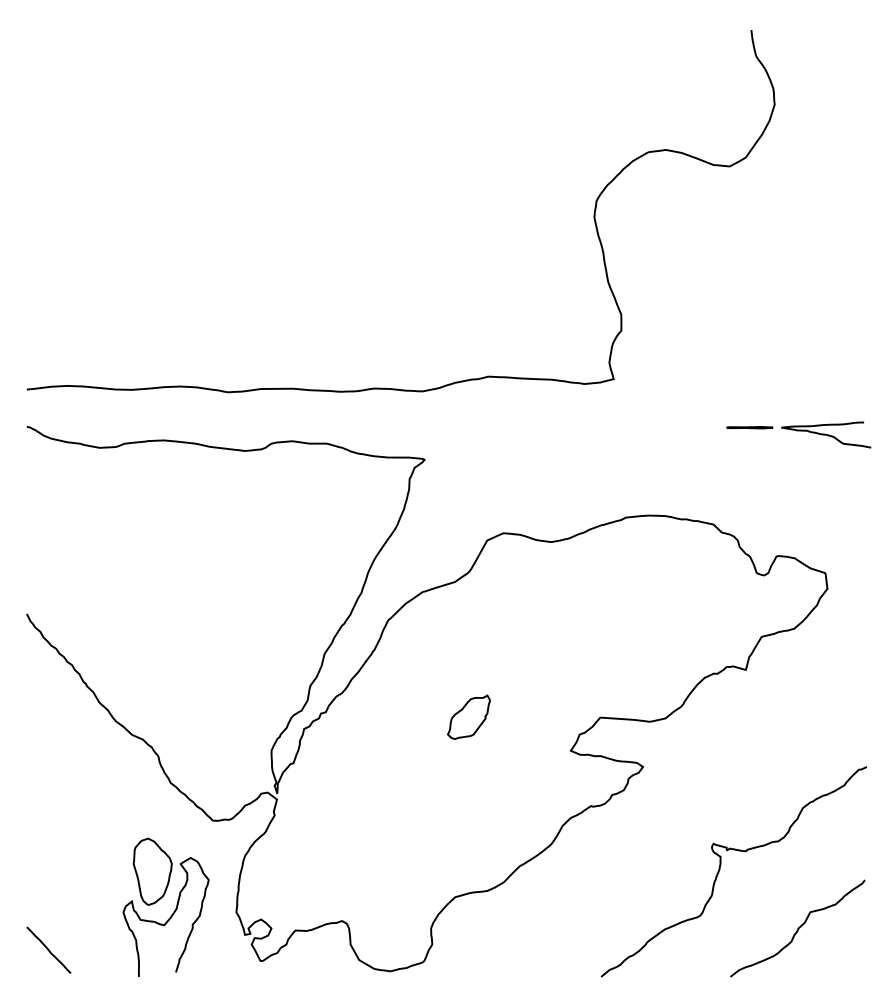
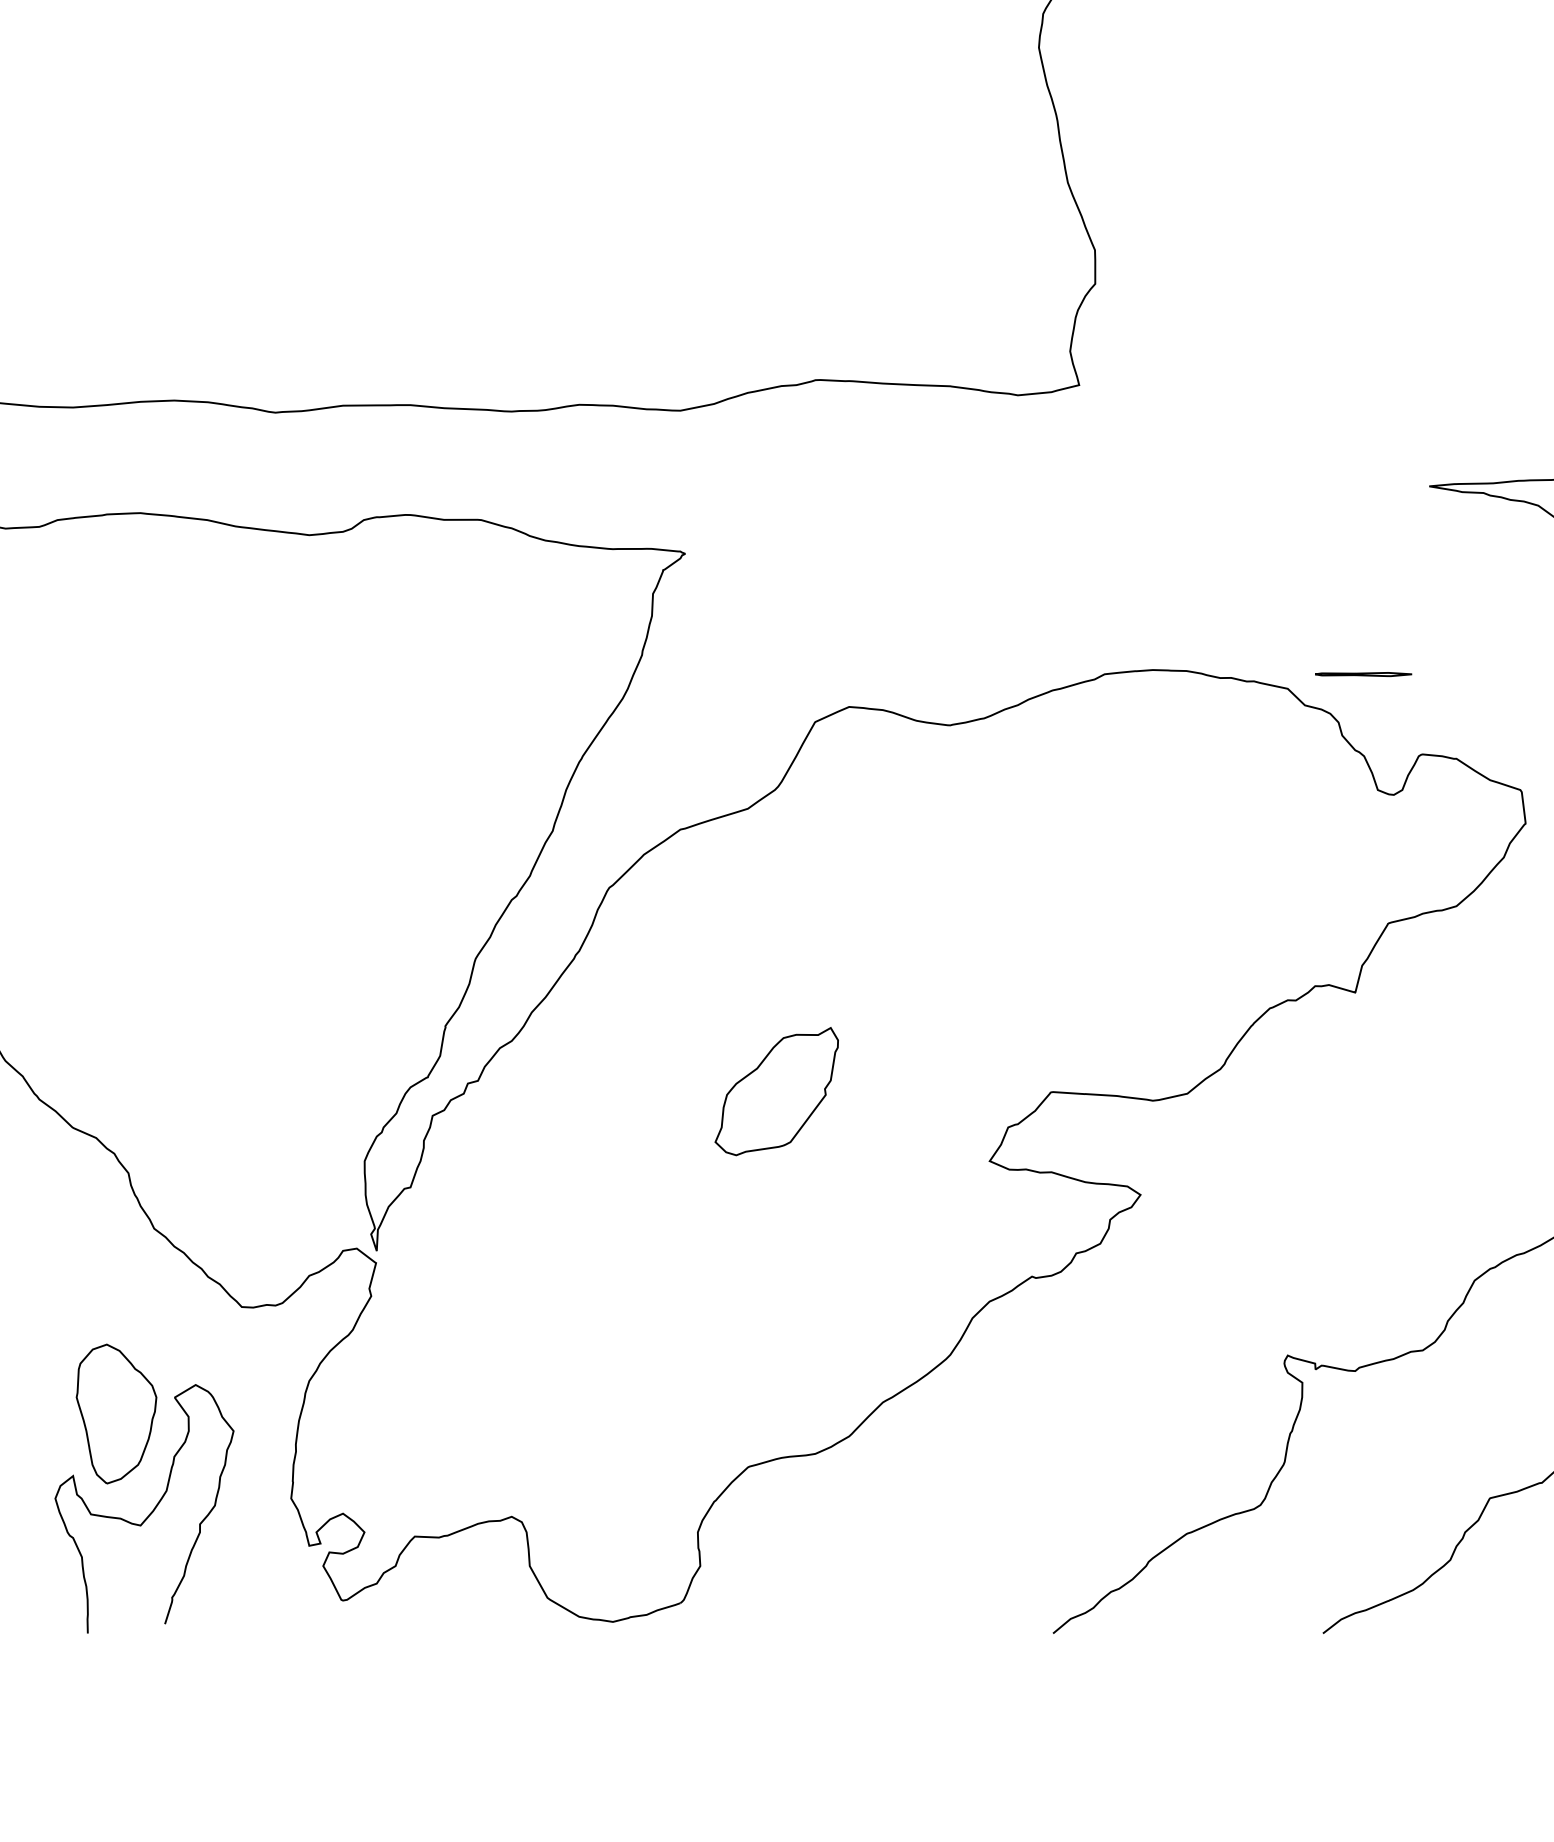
line: (749, 427) -> (1362, 674), moved
part: (468, 716) -> (775, 1089), size x1.4

